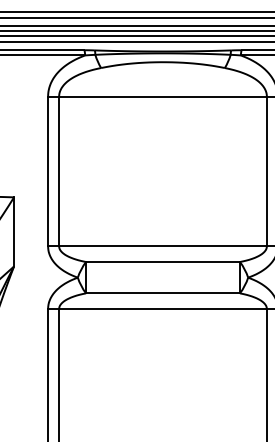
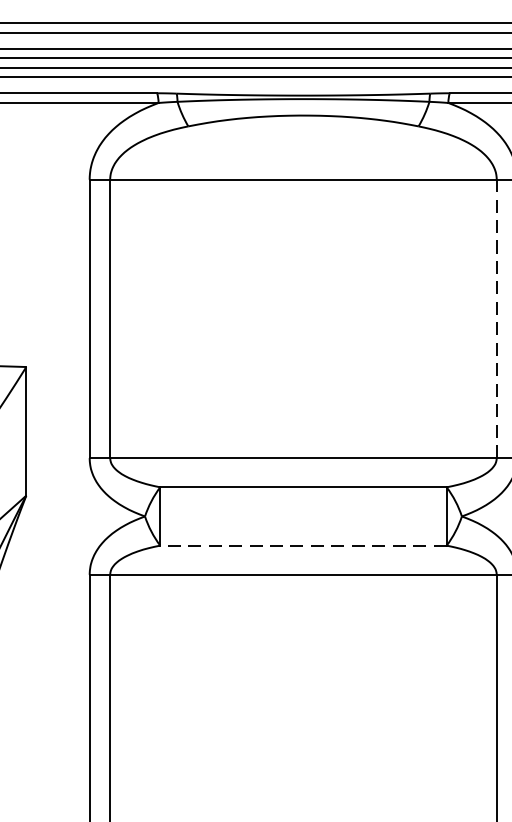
line: (266, 171) -> (496, 318), solid -> dashed
line: (163, 293) -> (304, 545), solid -> dashed

